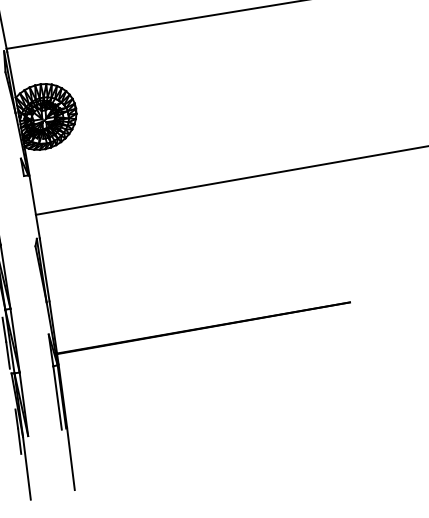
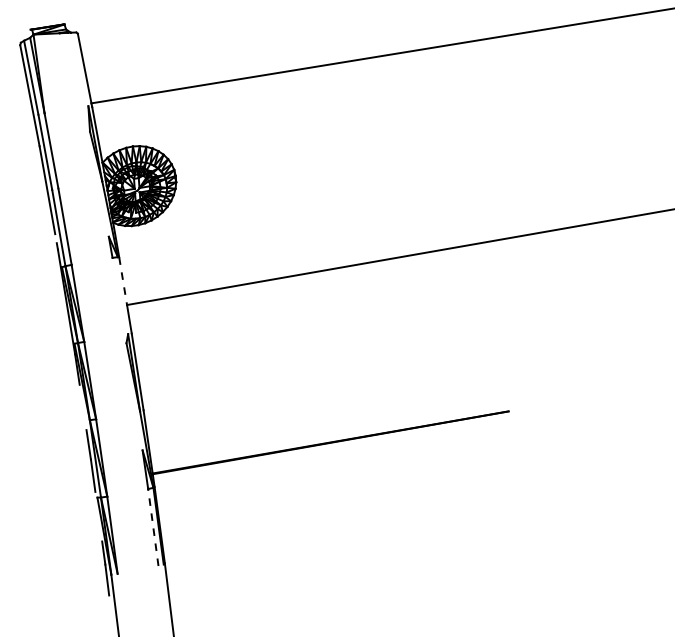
line: (33, 195) -> (123, 281), solid -> dashed
line: (57, 397) -> (153, 527), solid -> dashed

